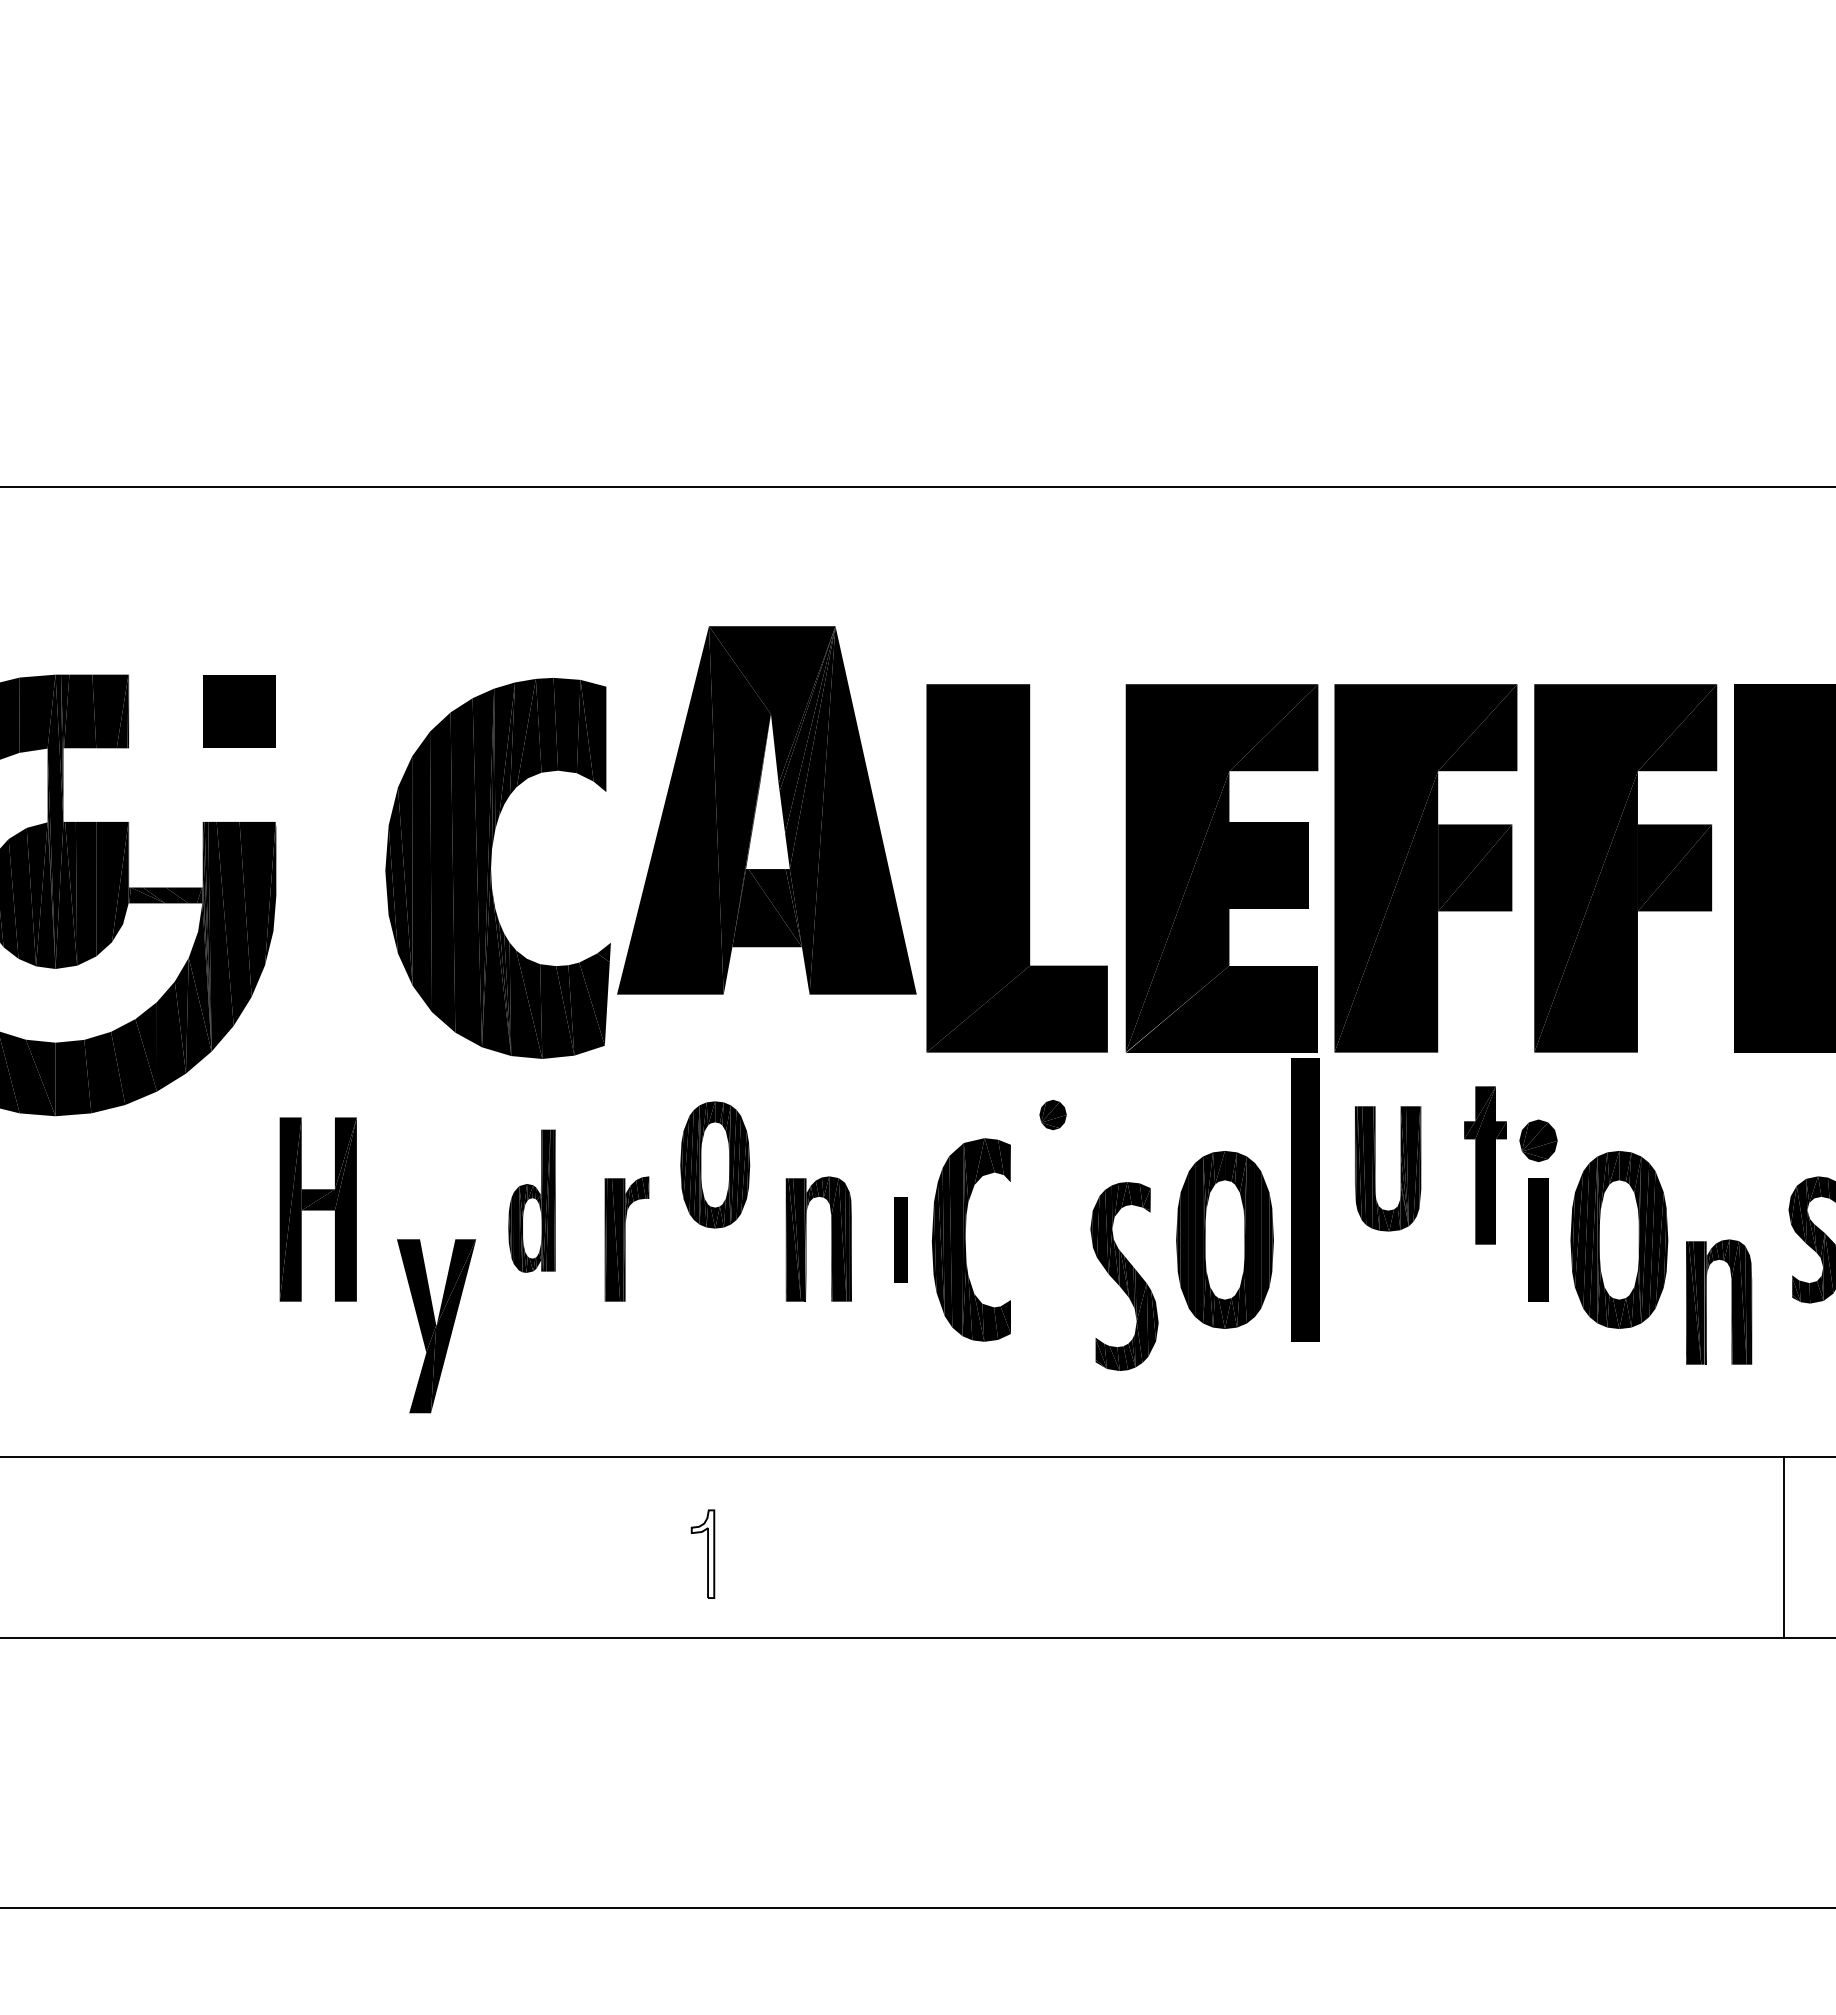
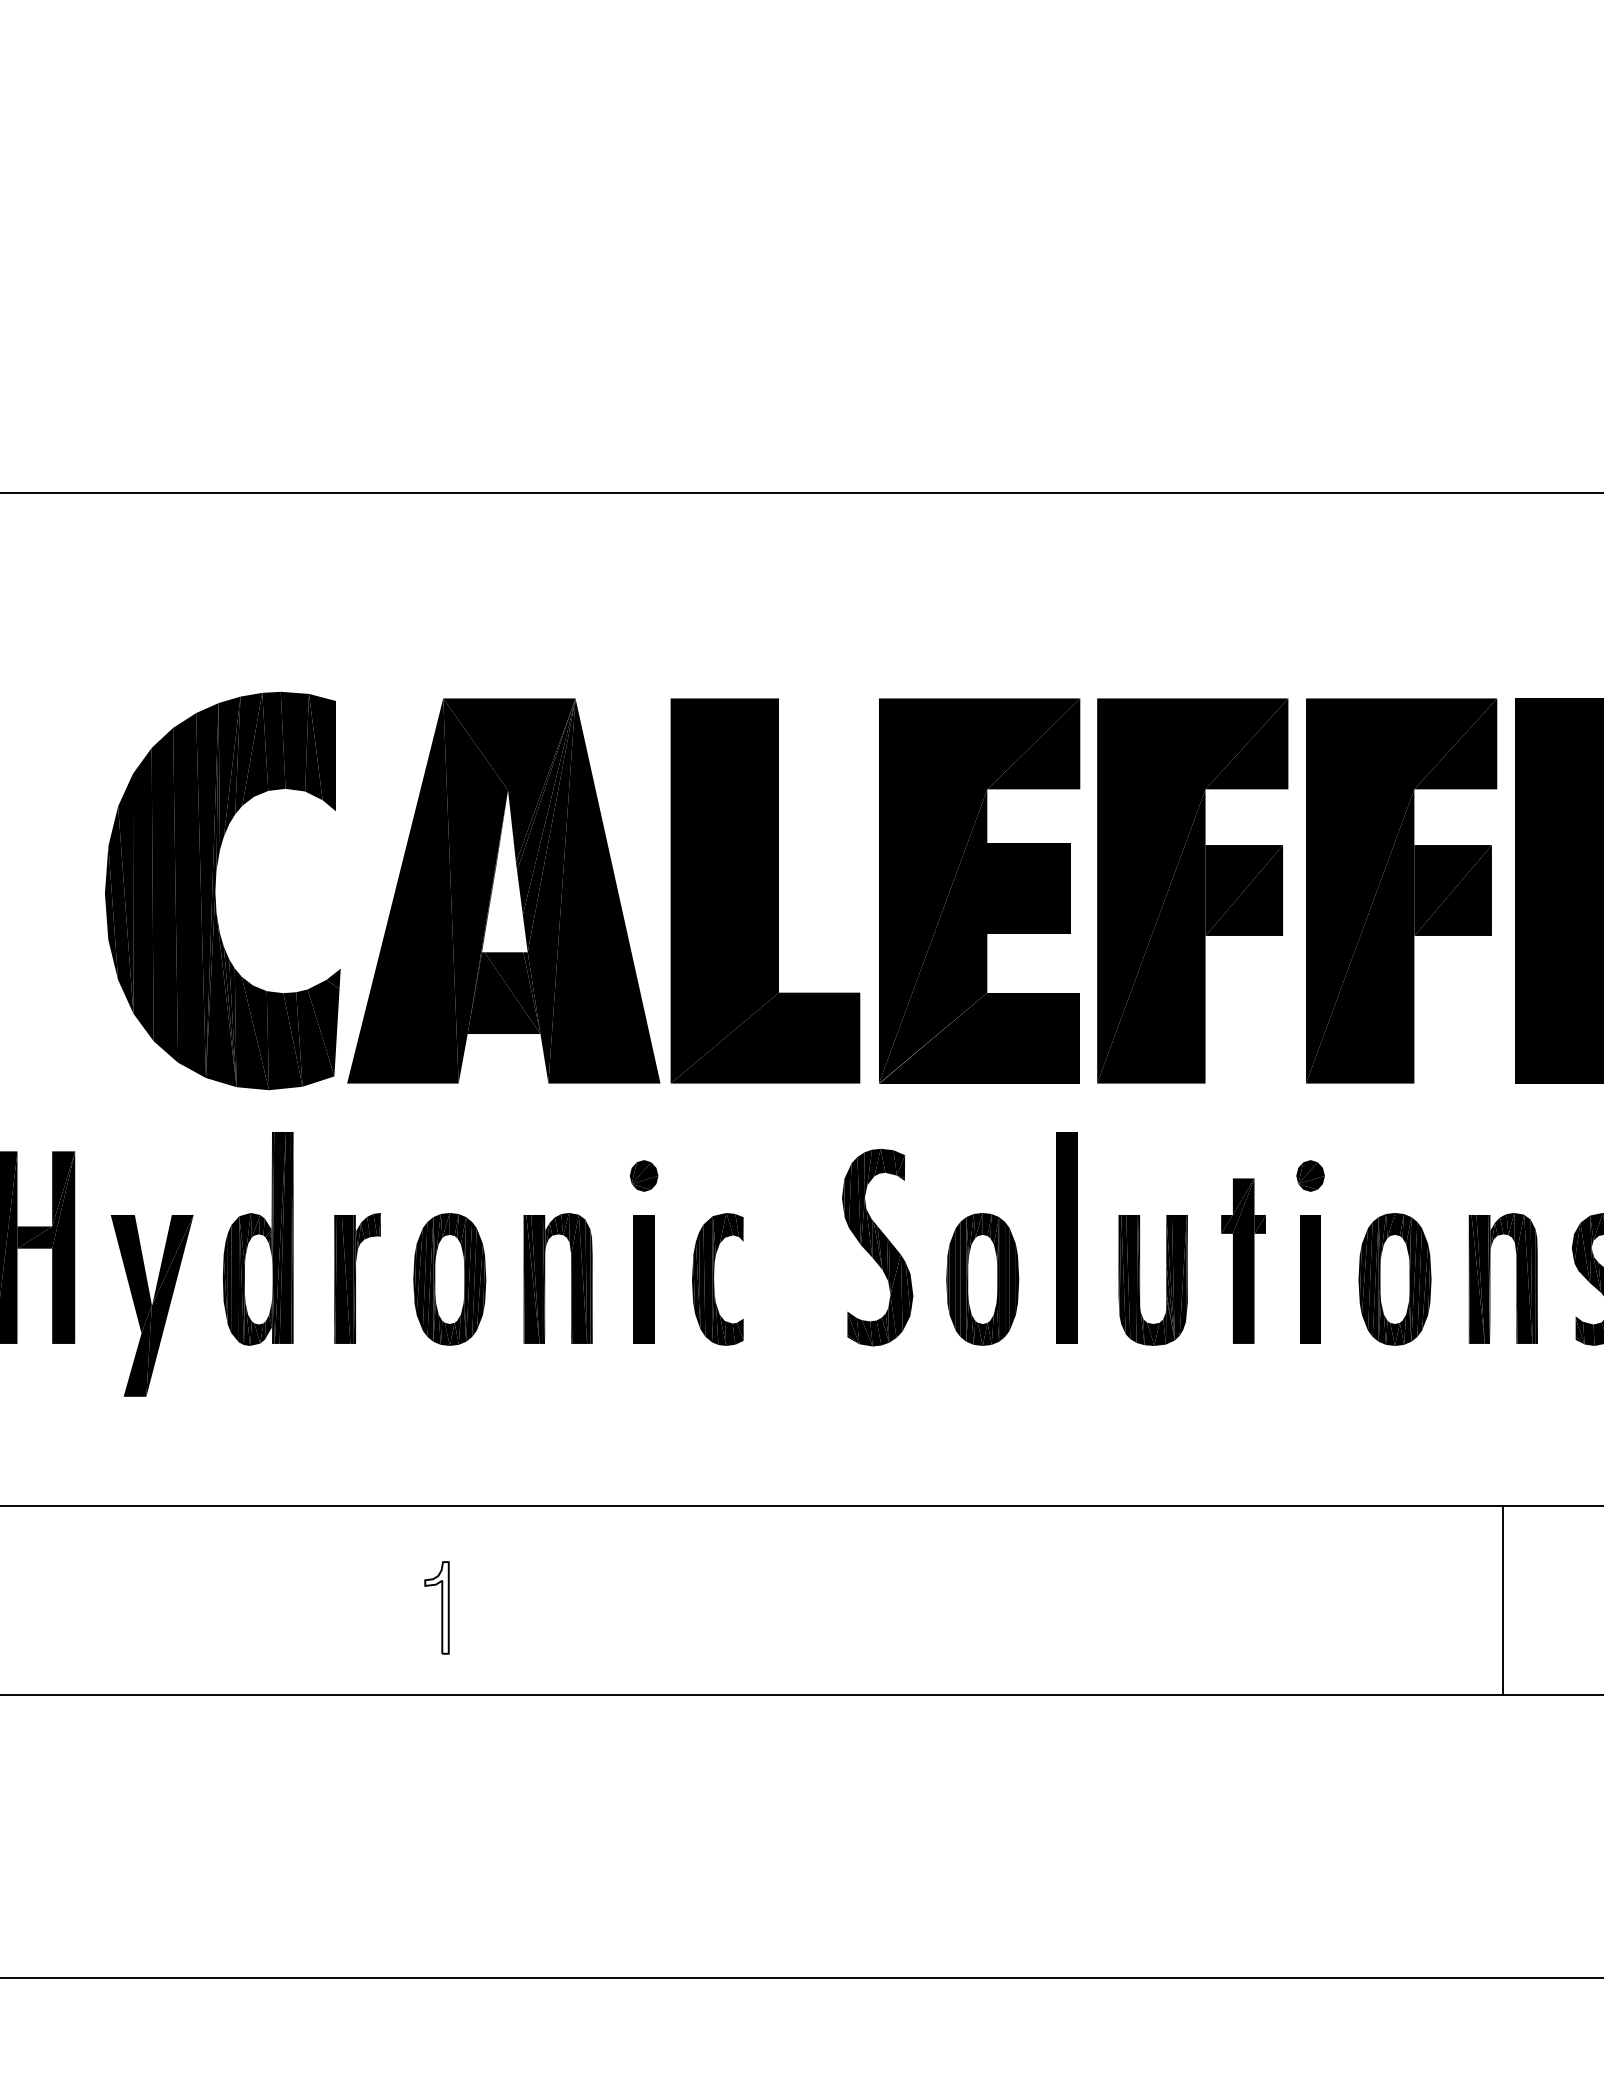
part: (766, 810) -> (503, 891), moved
part: (1052, 1114) -> (643, 1175), moved
part: (1538, 1141) -> (1310, 1176), size x0.71
part: (715, 1164) -> (450, 1278), moved
part: (1485, 1165) -> (1243, 1261), moved
part: (1400, 1168) -> (1166, 1279), moved
part: (1305, 1200) -> (1066, 1238), size x0.71
part: (531, 1201) -> (257, 1239), size x1.43
part: (900, 1239) -> (643, 1278), size x1.43
part: (971, 1239) -> (717, 1278), size x0.62
part: (1224, 1239) -> (982, 1278), size x0.71
part: (1619, 1239) -> (1395, 1278), size x0.71
part: (1124, 1276) -> (877, 1247), moved
part: (1731, 1301) -> (1516, 1277), moved
part: (436, 1326) -> (152, 1306), moved
line: (1783, 1547) -> (1502, 1600), moved

